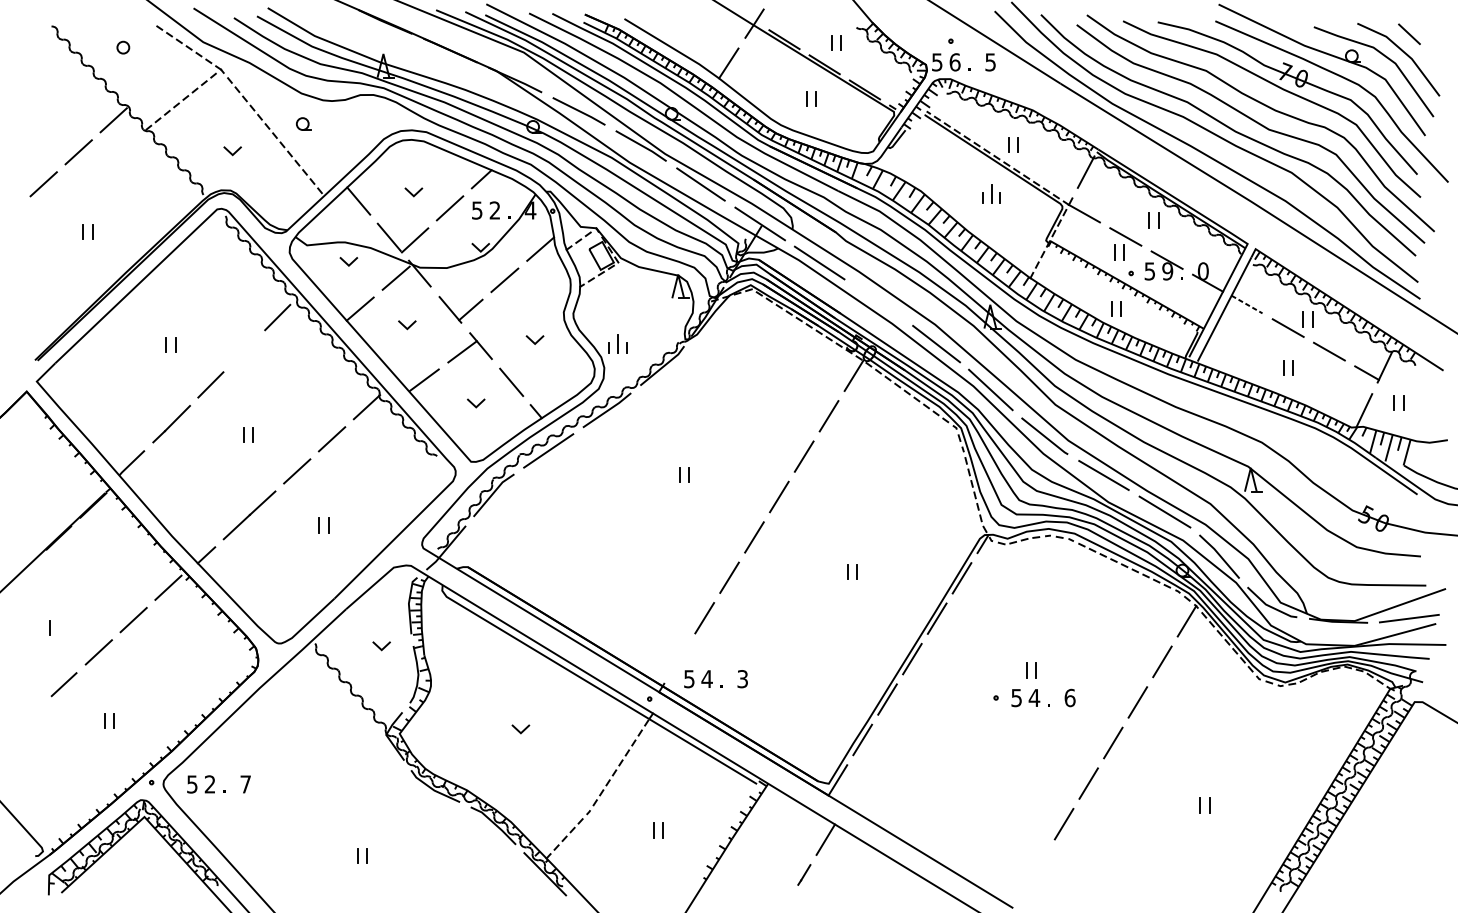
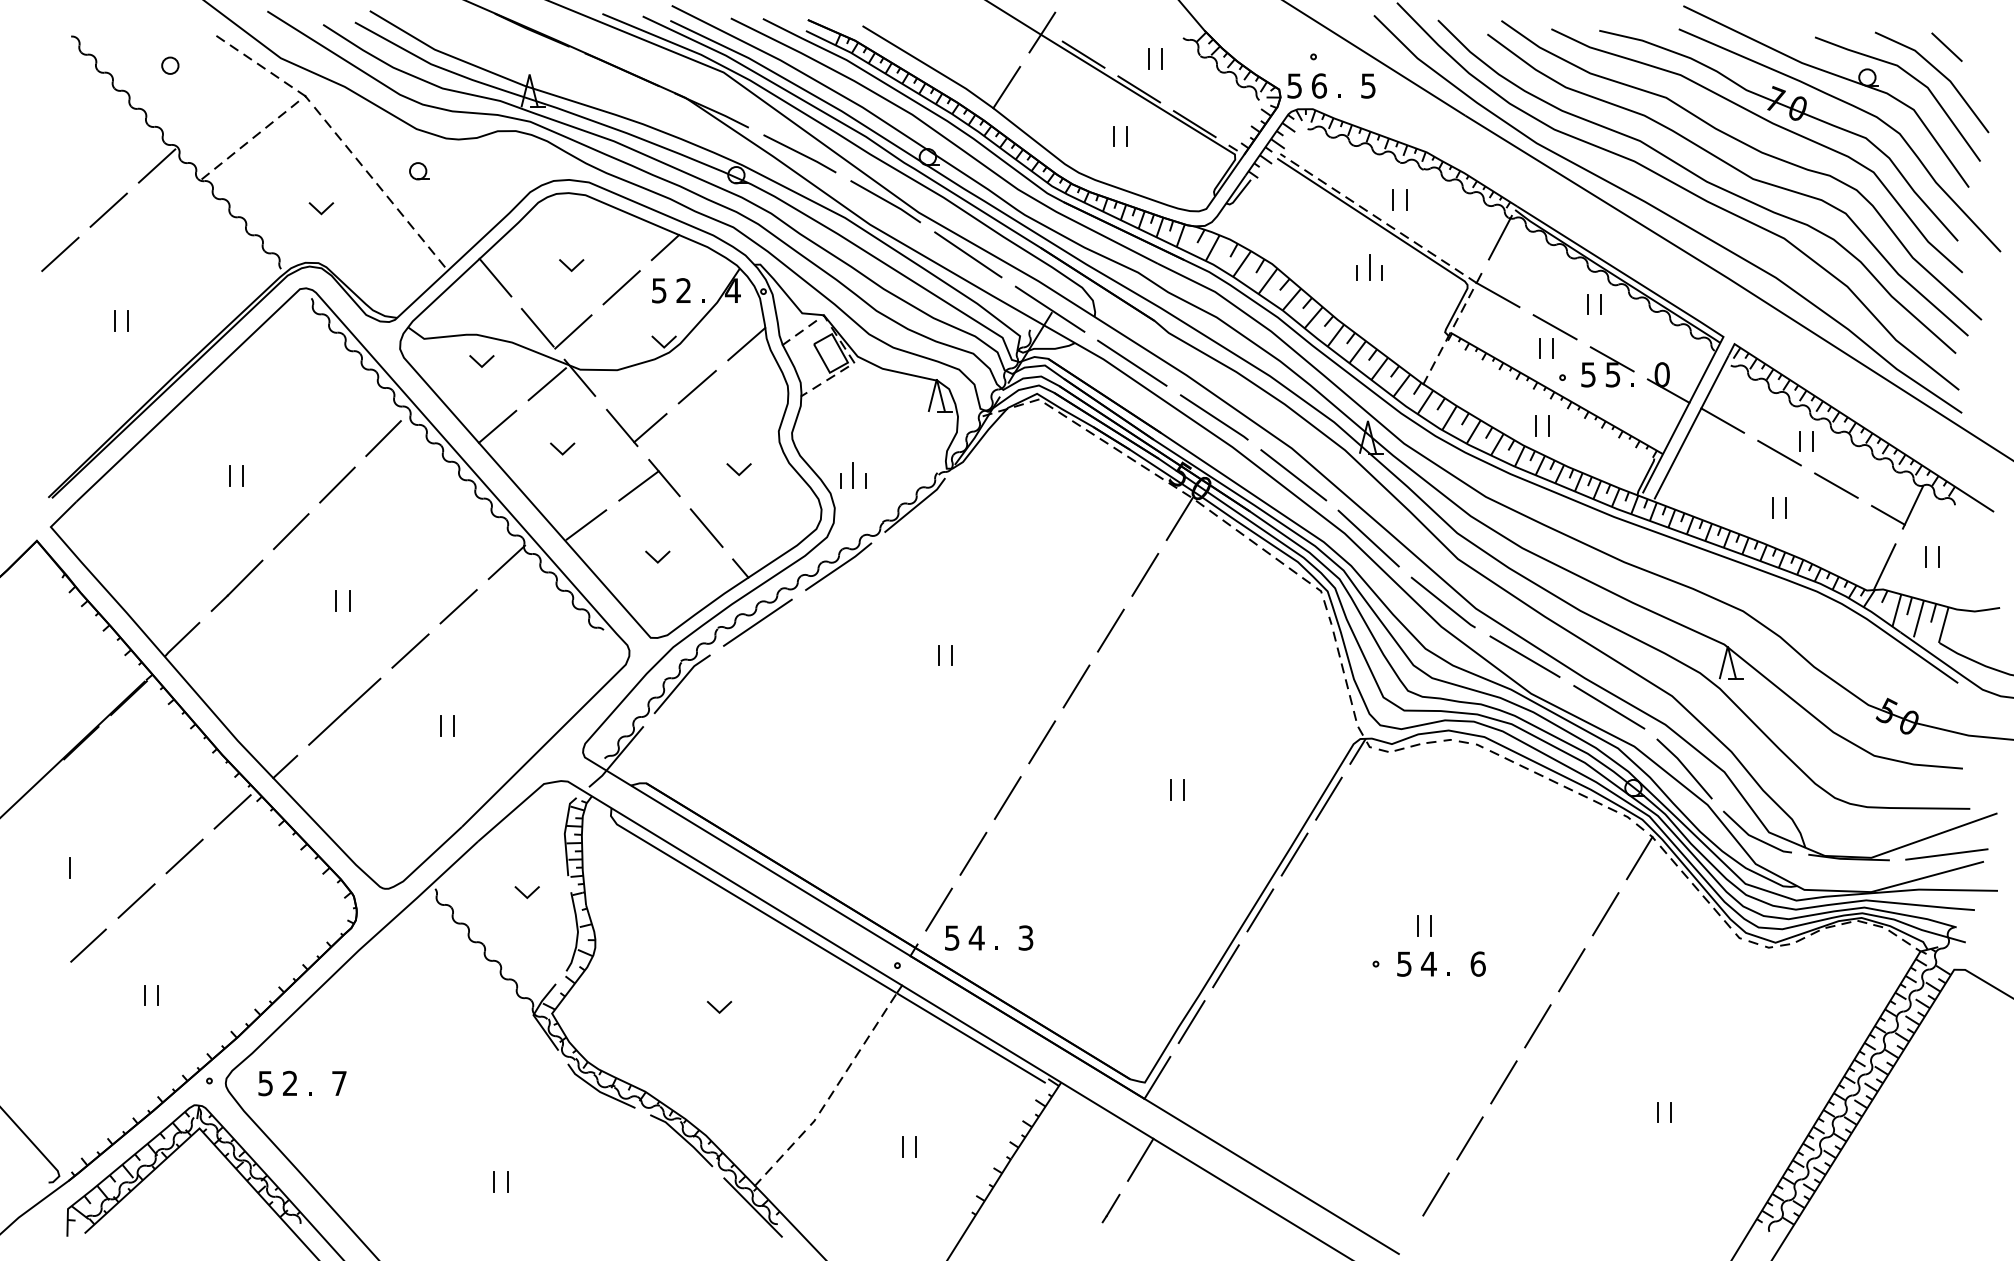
text: (1167, 271) -> (1612, 374), 9 -> 5
line: (878, 302) -> (1213, 417), added
line: (1246, 304) -> (1722, 420), dashed -> solid
line: (244, 350) -> (337, 484), added
line: (679, 658) -> (938, 909), added
line: (1039, 864) -> (1435, 1194), added

